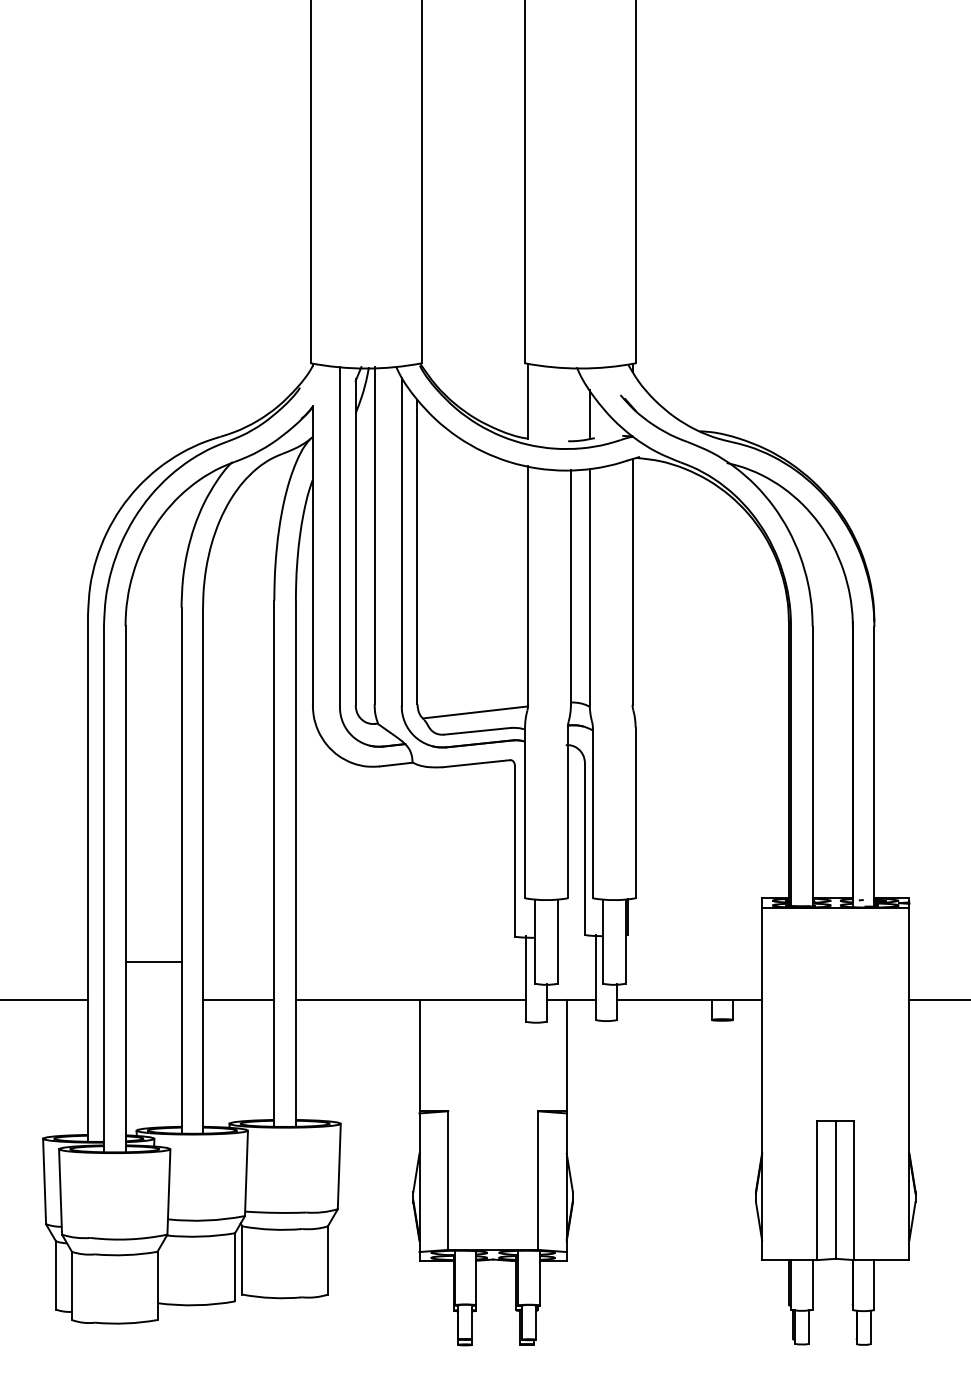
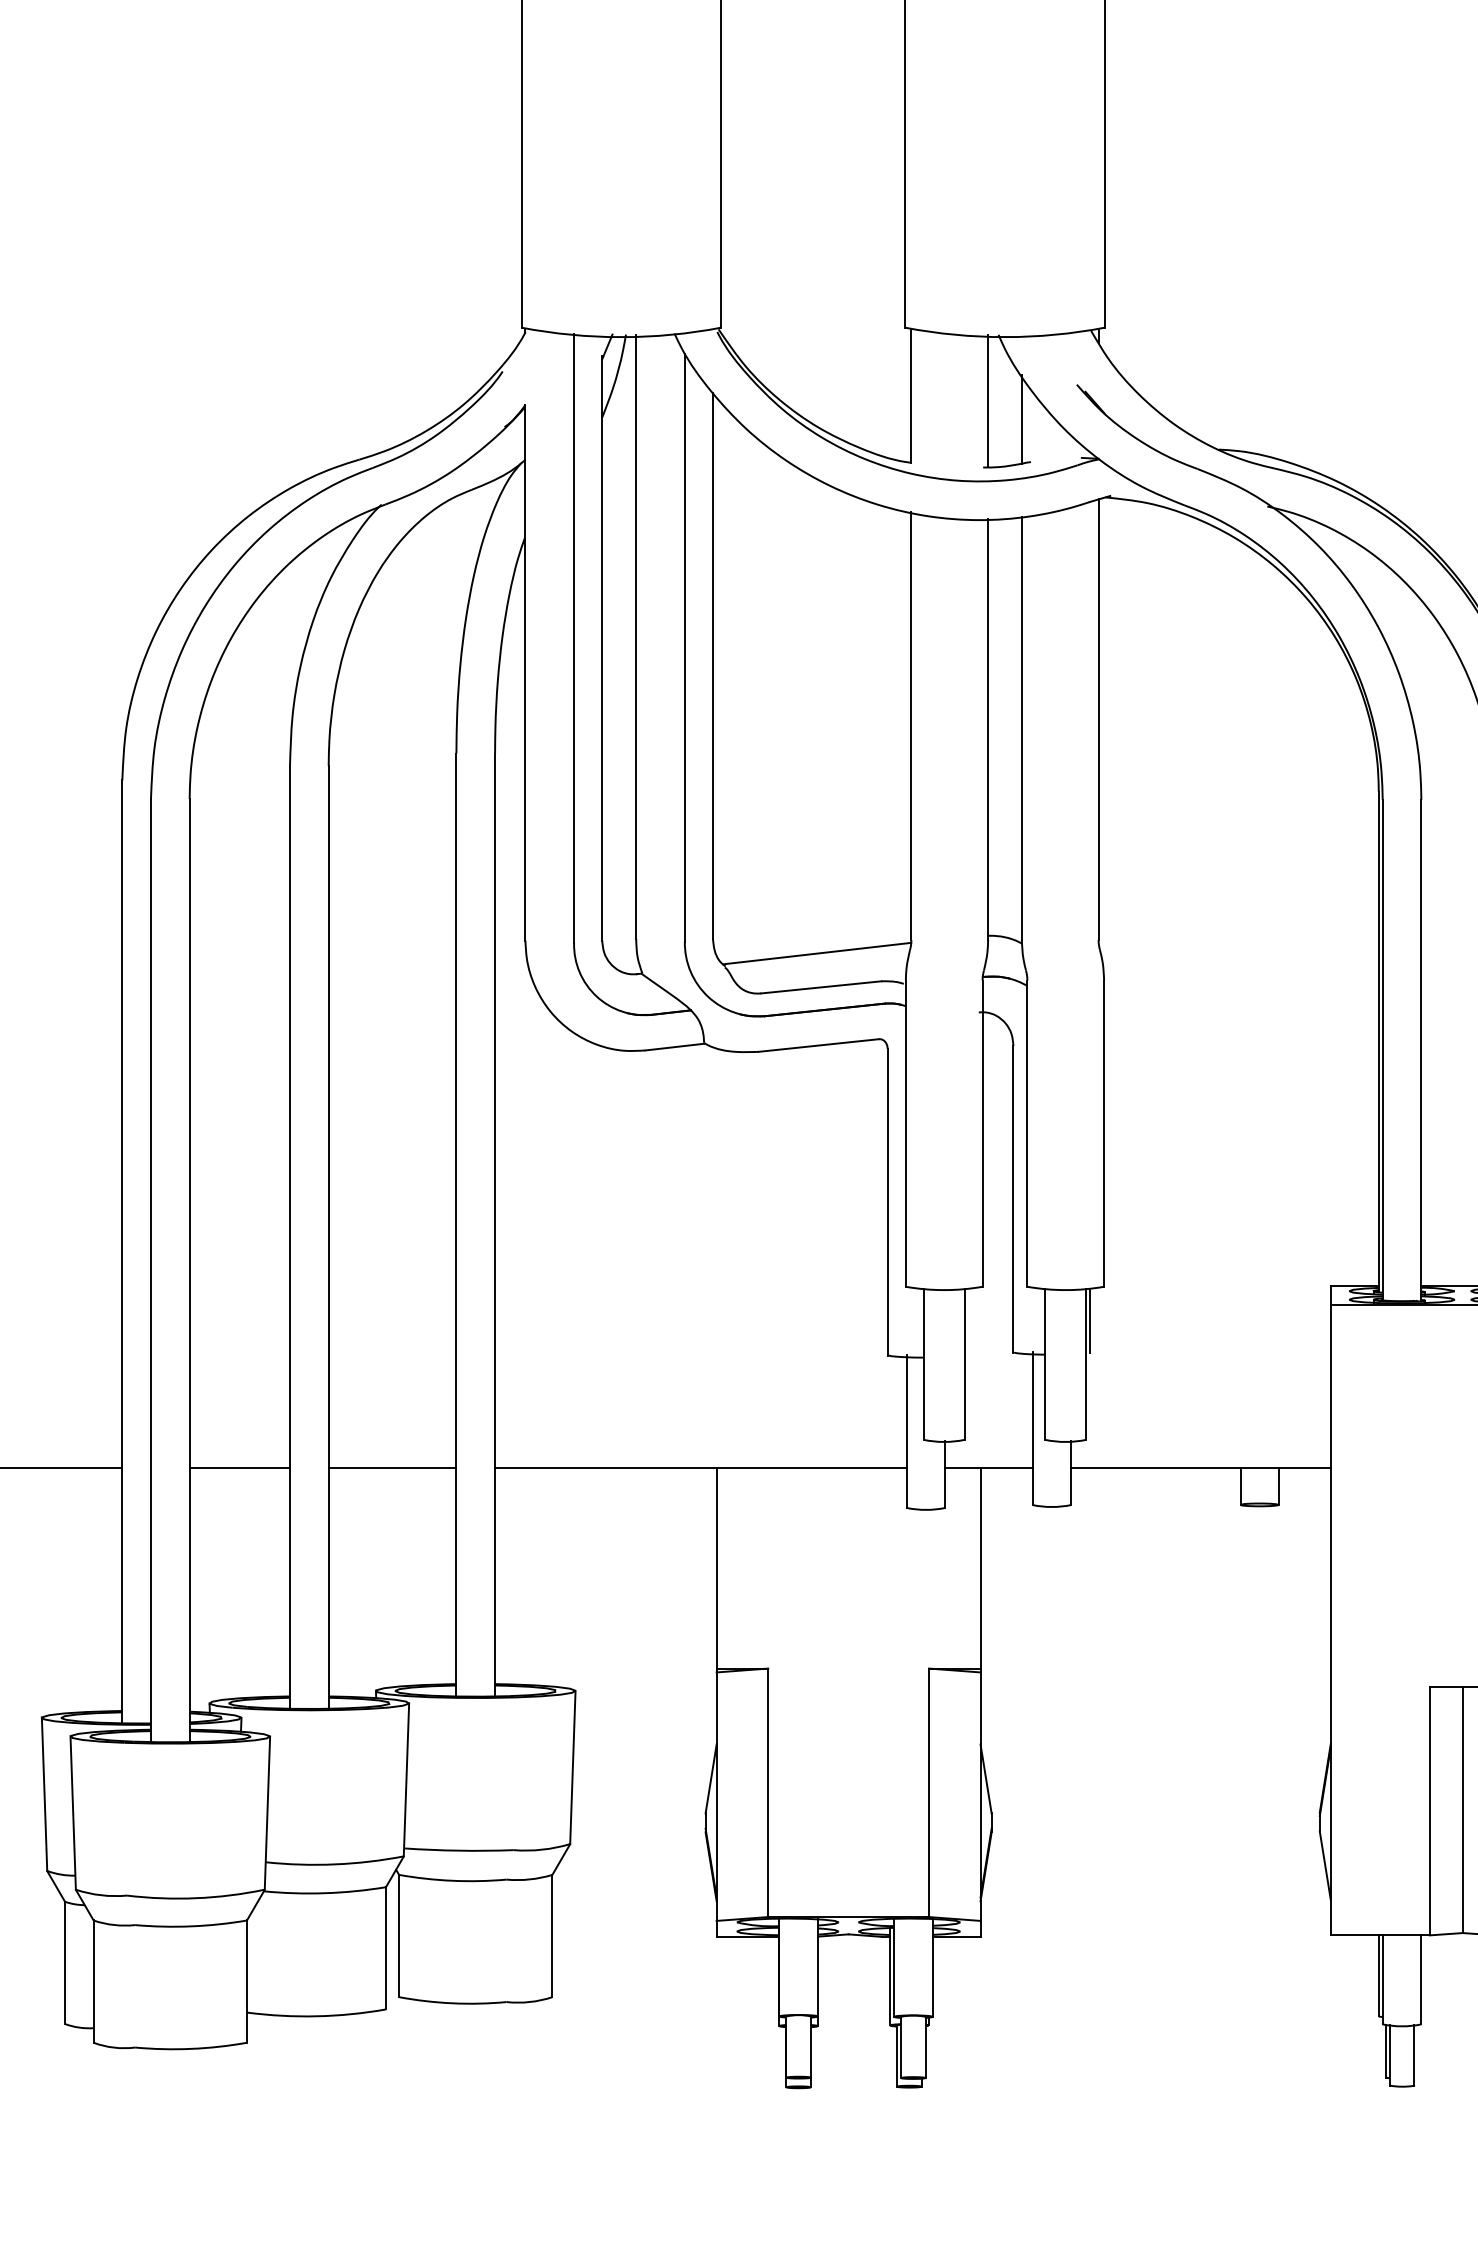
line: (570, 404) -> (987, 401), added
line: (153, 961) -> (239, 1468), moved

